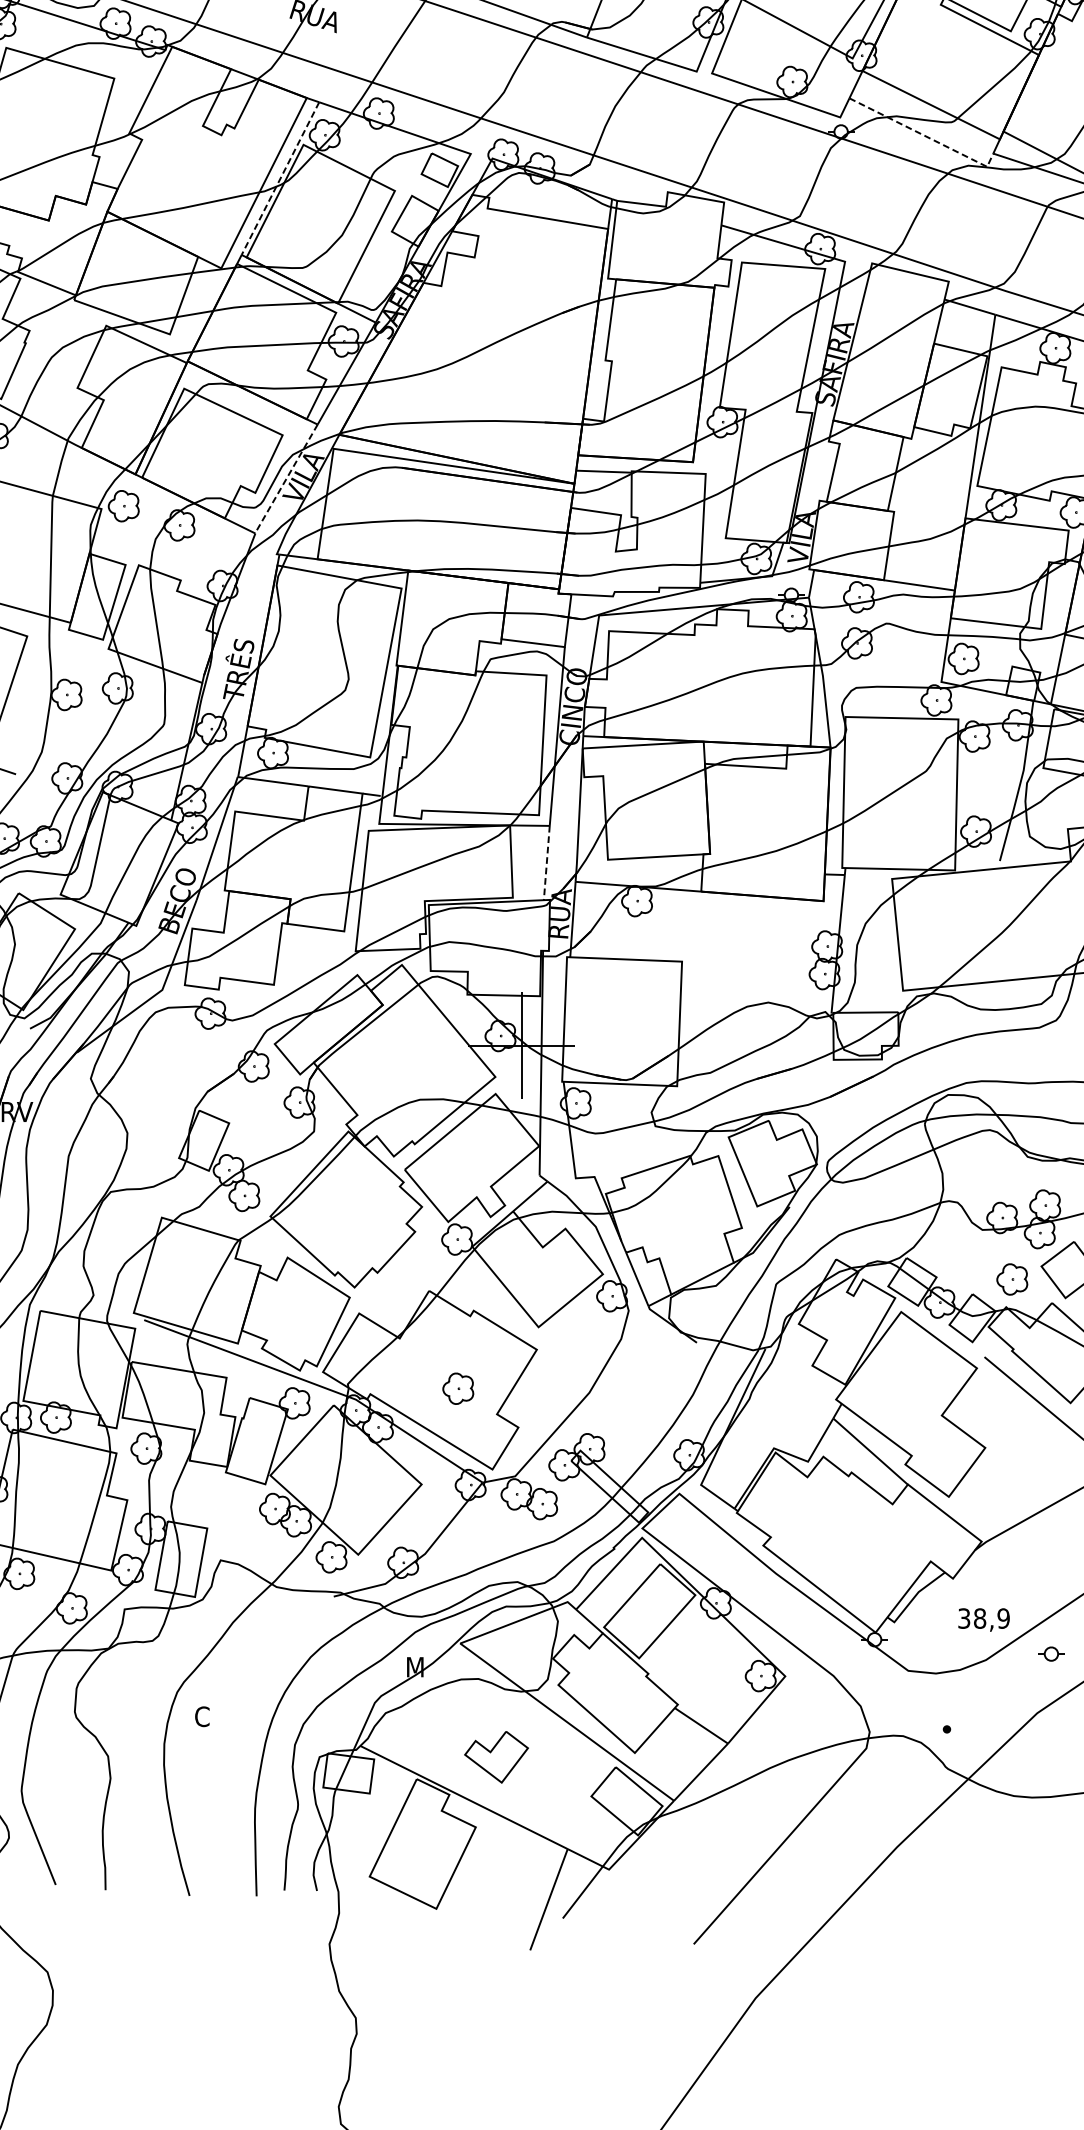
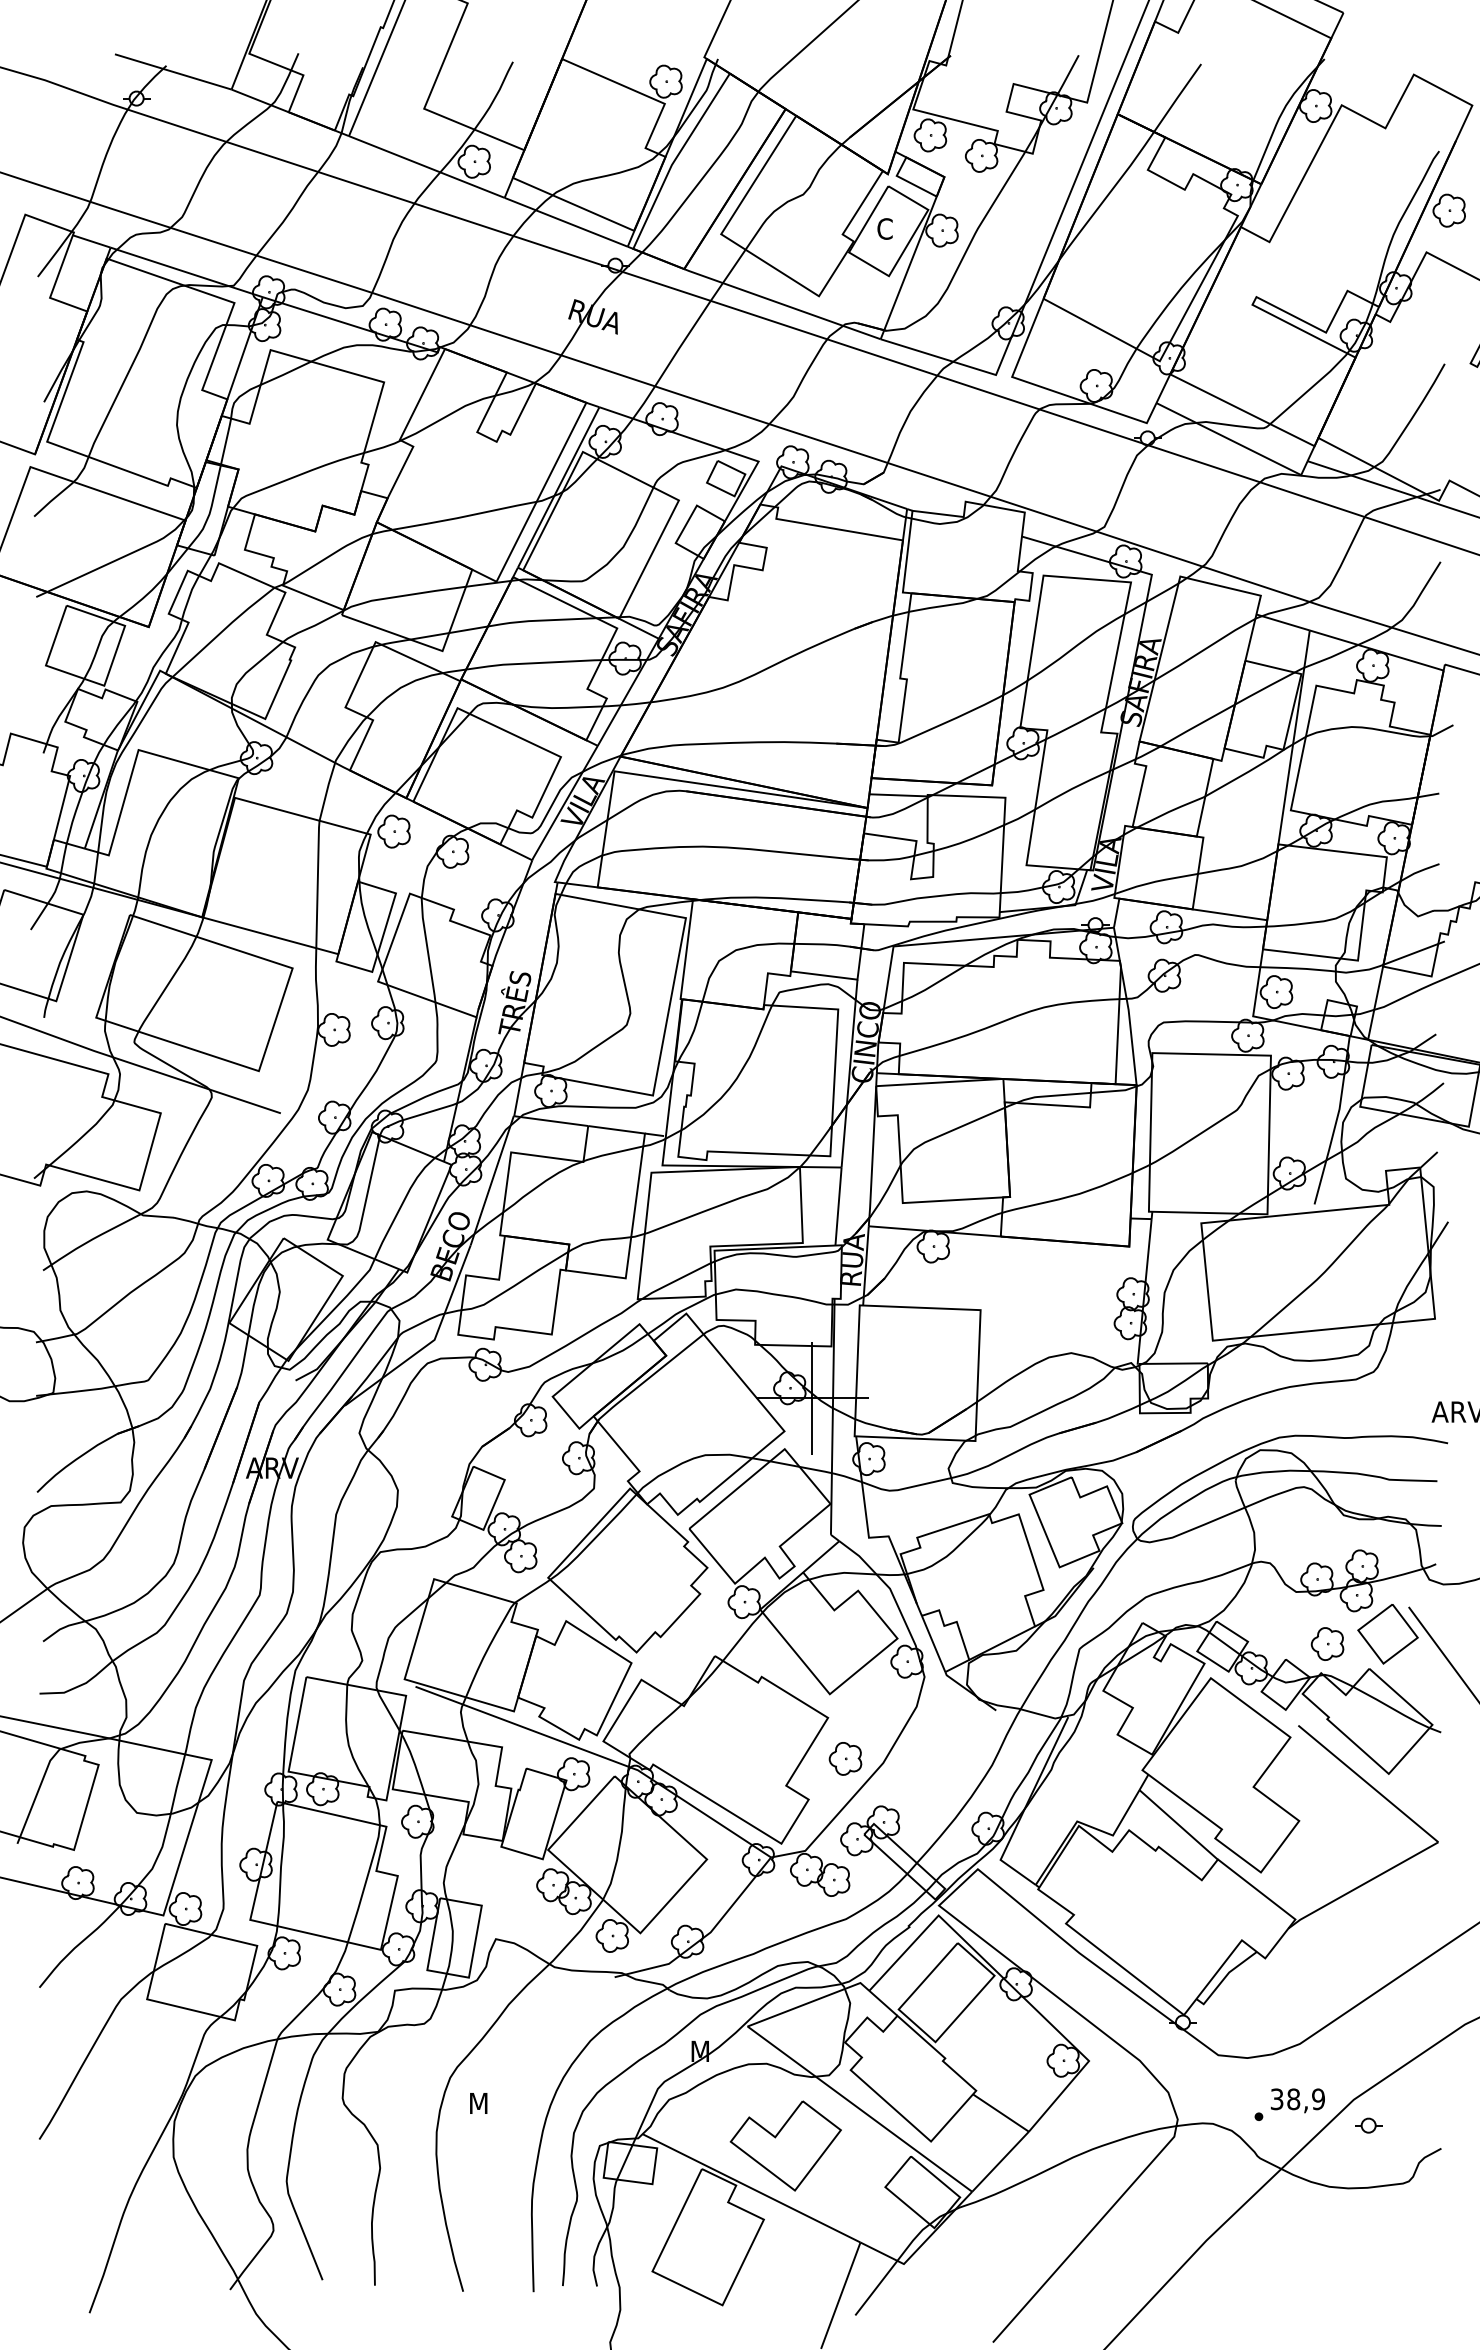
line: (925, 136) -> (1236, 443), dashed -> solid
line: (280, 178) -> (558, 487), dashed -> solid
line: (286, 479) -> (564, 803), dashed -> solid
line: (546, 863) -> (838, 1207), dashed -> solid
part: (458, 1388) -> (845, 1758), moved
text: (983, 1619) -> (1297, 2100), moved
part: (1051, 1653) -> (1368, 2125), moved
text: (204, 1716) -> (478, 2103), C -> M
part: (496, 1756) -> (785, 2145), size x1.67

